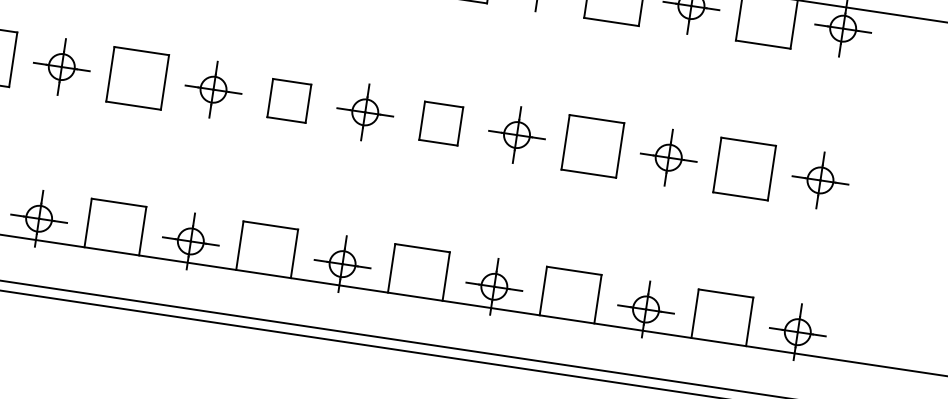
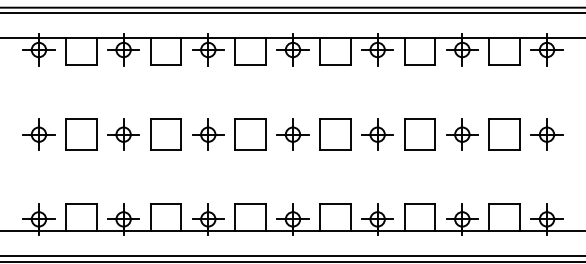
part: (289, 100) -> (250, 134), size x1.43
part: (441, 123) -> (335, 134), size x1.43

